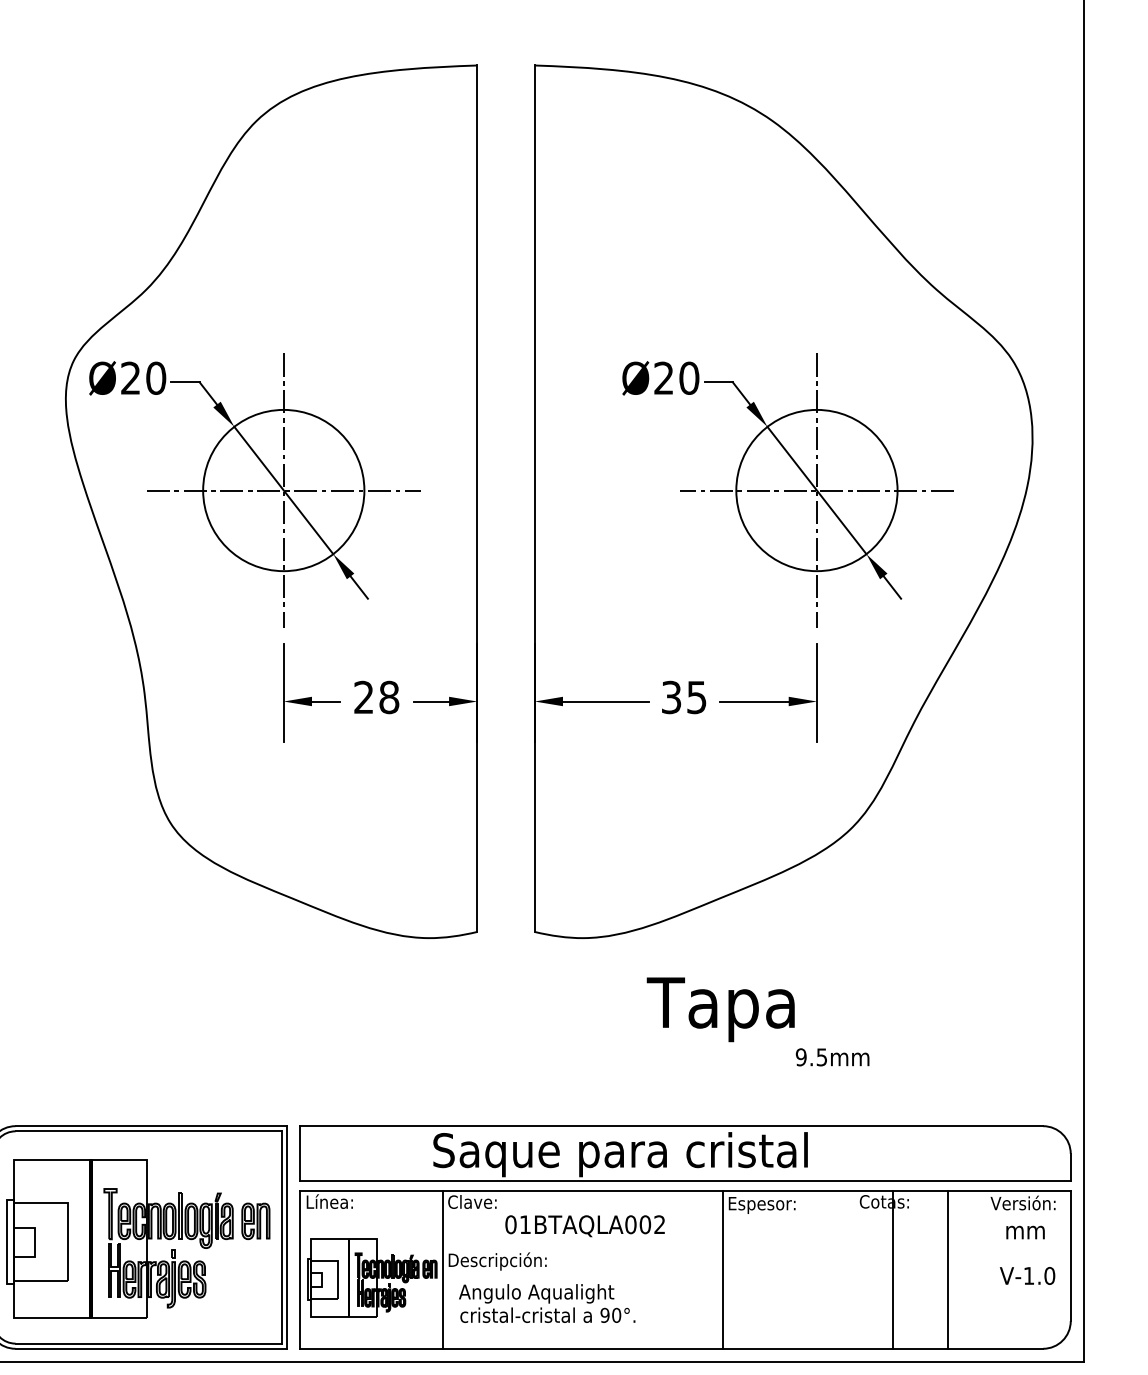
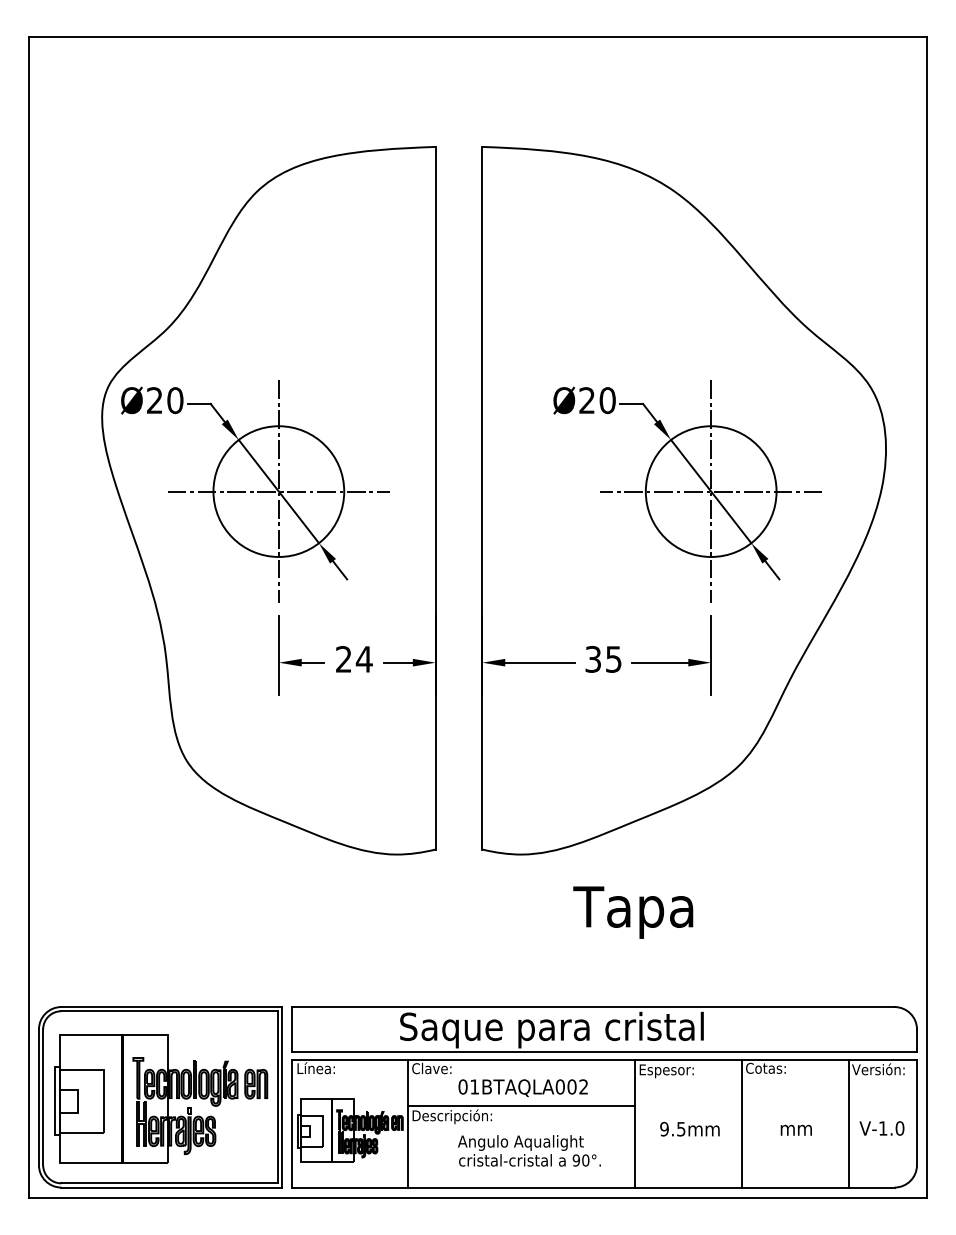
text: (388, 697) -> (363, 659), 28 -> 24
text: (832, 1056) -> (689, 1128), moved
text: (1024, 1231) -> (795, 1129), moved
line: (583, 1247) -> (521, 1105), added
line: (892, 1269) -> (741, 1123), moved
line: (948, 1269) -> (848, 1123), moved
text: (547, 1303) -> (529, 1150), moved

